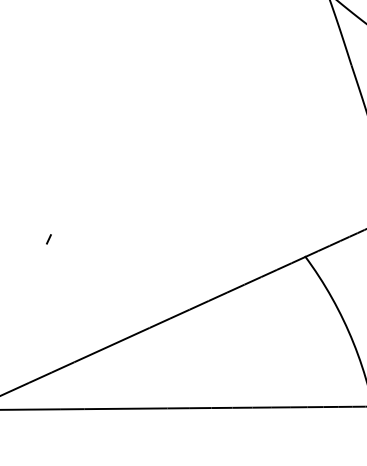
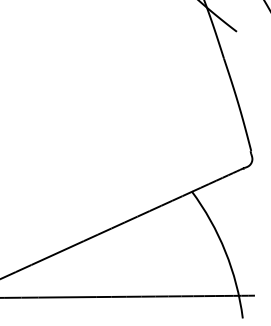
curve: (48, 239) -> (13, 179), removed

